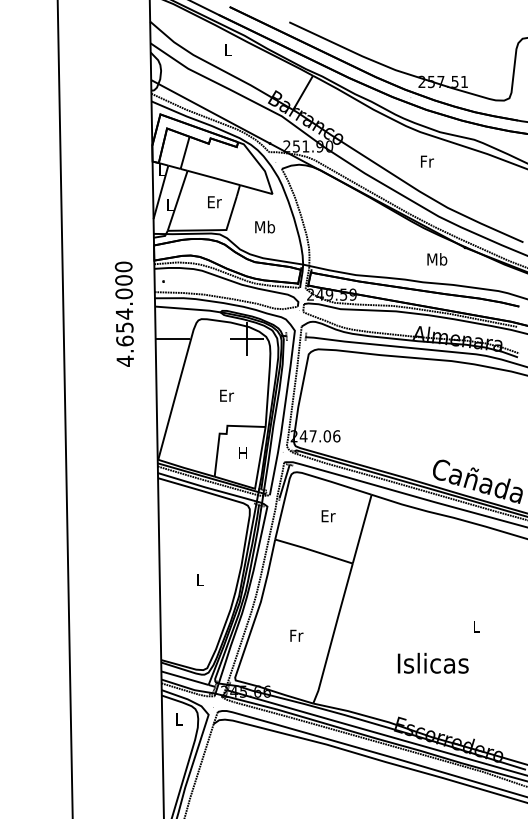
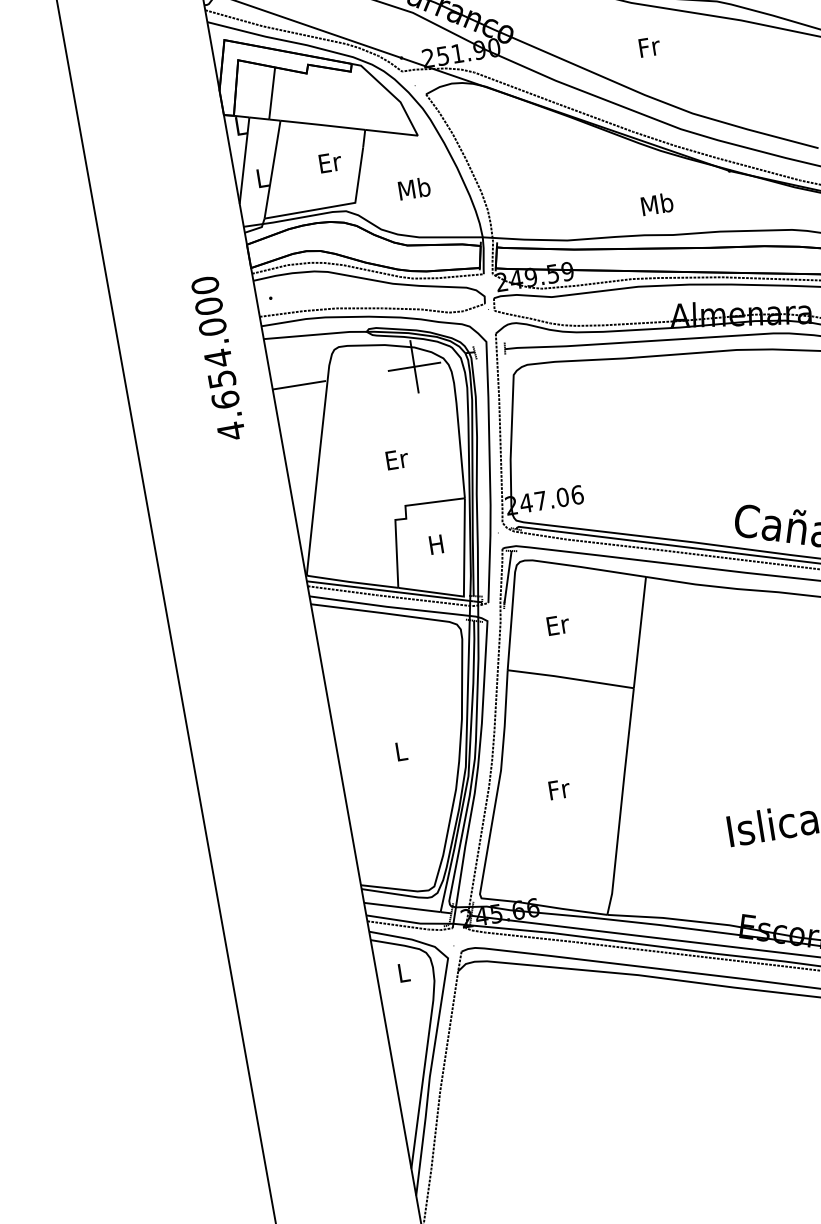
text: (437, 259) -> (657, 204), moved
text: (328, 516) -> (558, 625), moved
text: (296, 635) -> (558, 789), moved

